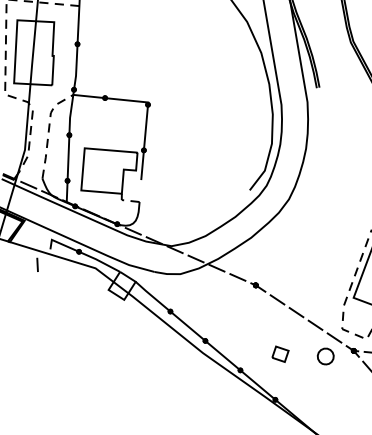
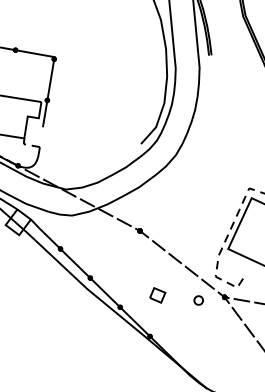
part: (325, 356) -> (198, 300), size x0.6

